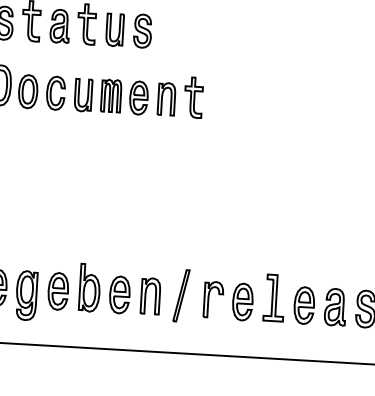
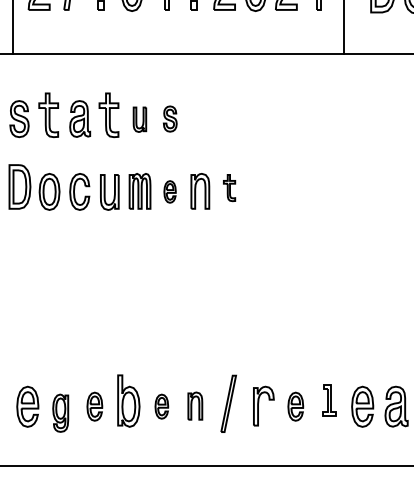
part: (114, 29) -> (139, 119), size x0.7
part: (143, 30) -> (170, 118), size x0.7
part: (138, 97) -> (169, 191), size x0.6
part: (193, 97) -> (229, 187), size x0.6
part: (58, 291) -> (94, 406), size x0.7
part: (26, 294) -> (60, 412), size x0.7
part: (119, 294) -> (161, 406), size x0.6
part: (150, 295) -> (195, 405), size x0.7
part: (274, 298) -> (329, 400), size x0.6
part: (242, 301) -> (295, 406), size x0.7

